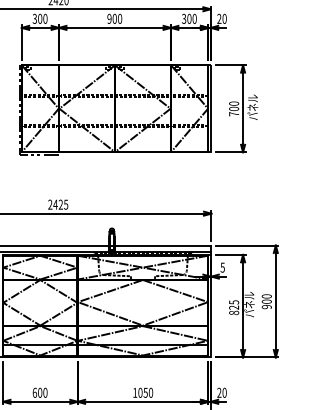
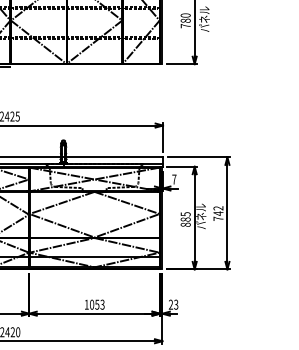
text: (234, 108) -> (186, 20), 700 -> 780
text: (222, 267) -> (174, 179), 5 -> 7
text: (266, 301) -> (218, 213), 900 -> 742
text: (234, 307) -> (186, 219), 825 -> 885
text: (150, 392) -> (102, 304), 1050 -> 1053
text: (224, 392) -> (176, 304), 20 -> 23

